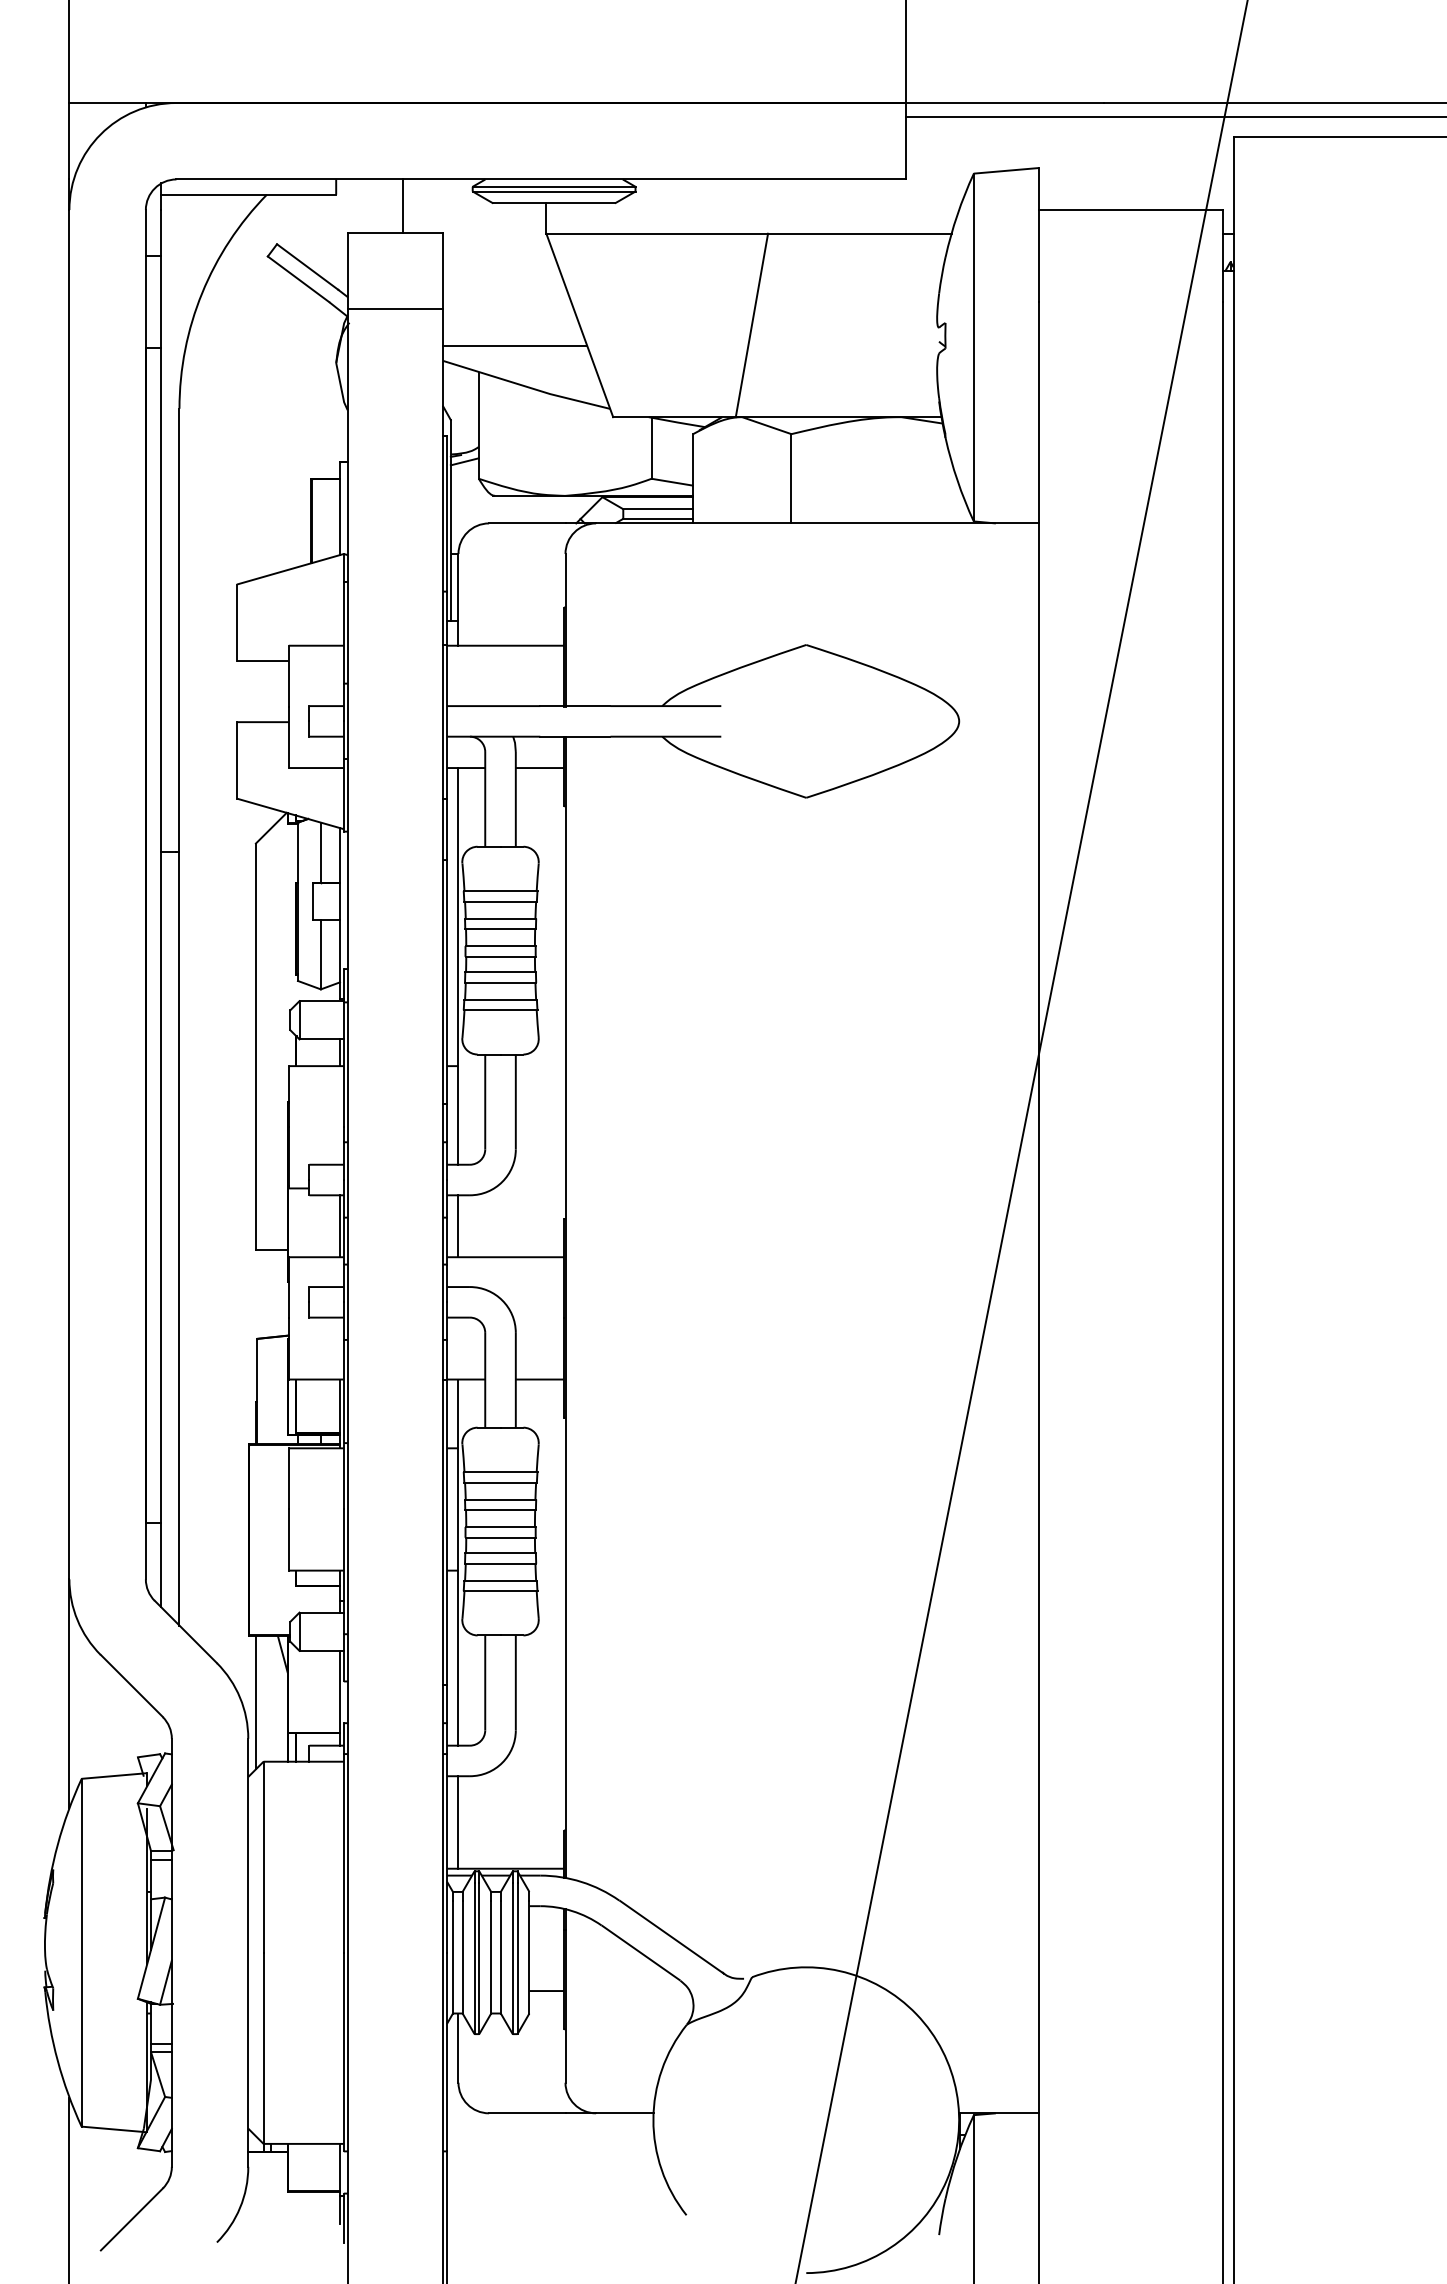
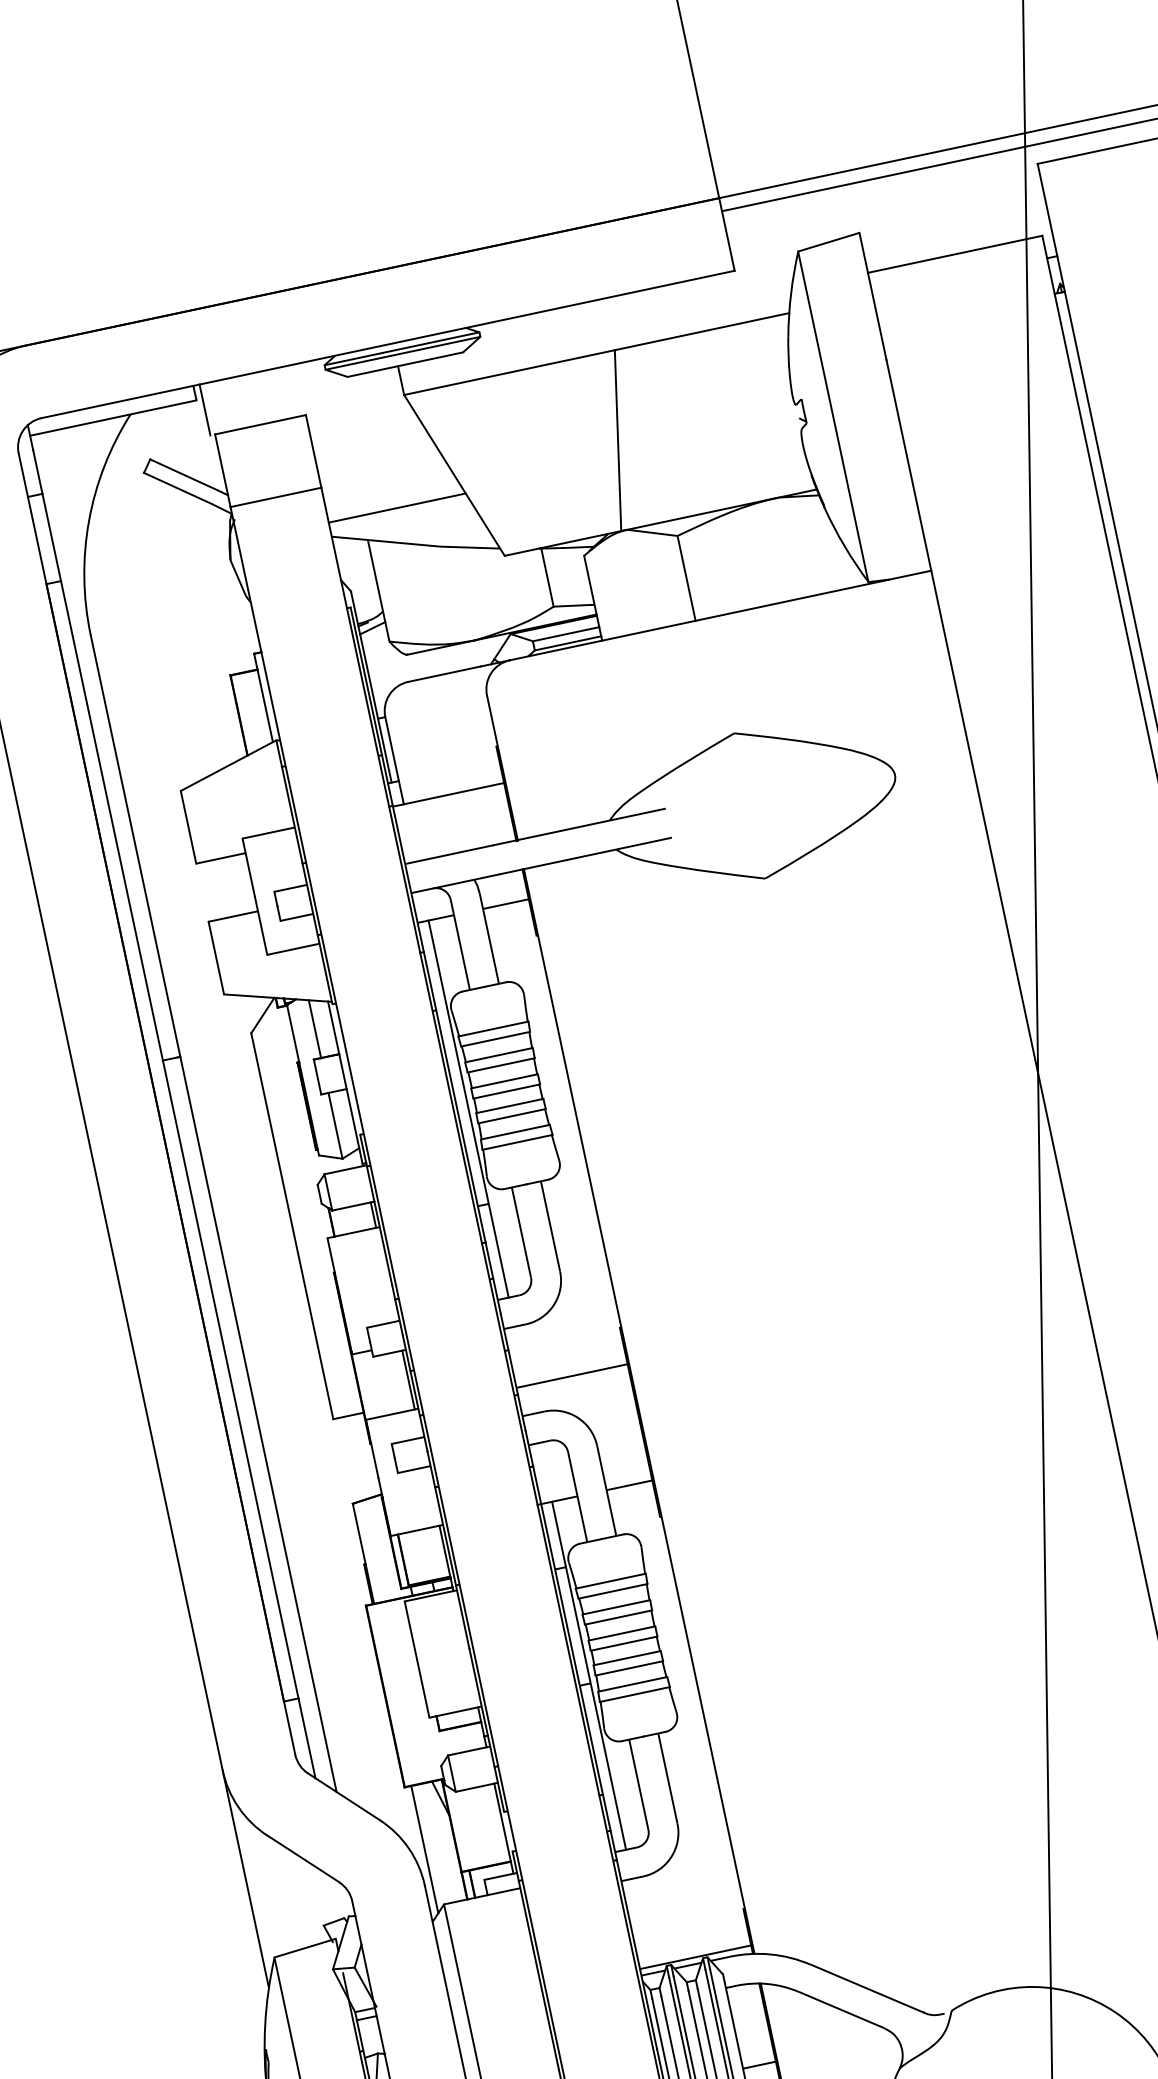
line: (402, 205) -> (204, 409), moved
line: (458, 1226) -> (521, 1356), removed
line: (458, 1822) -> (641, 1922), removed

